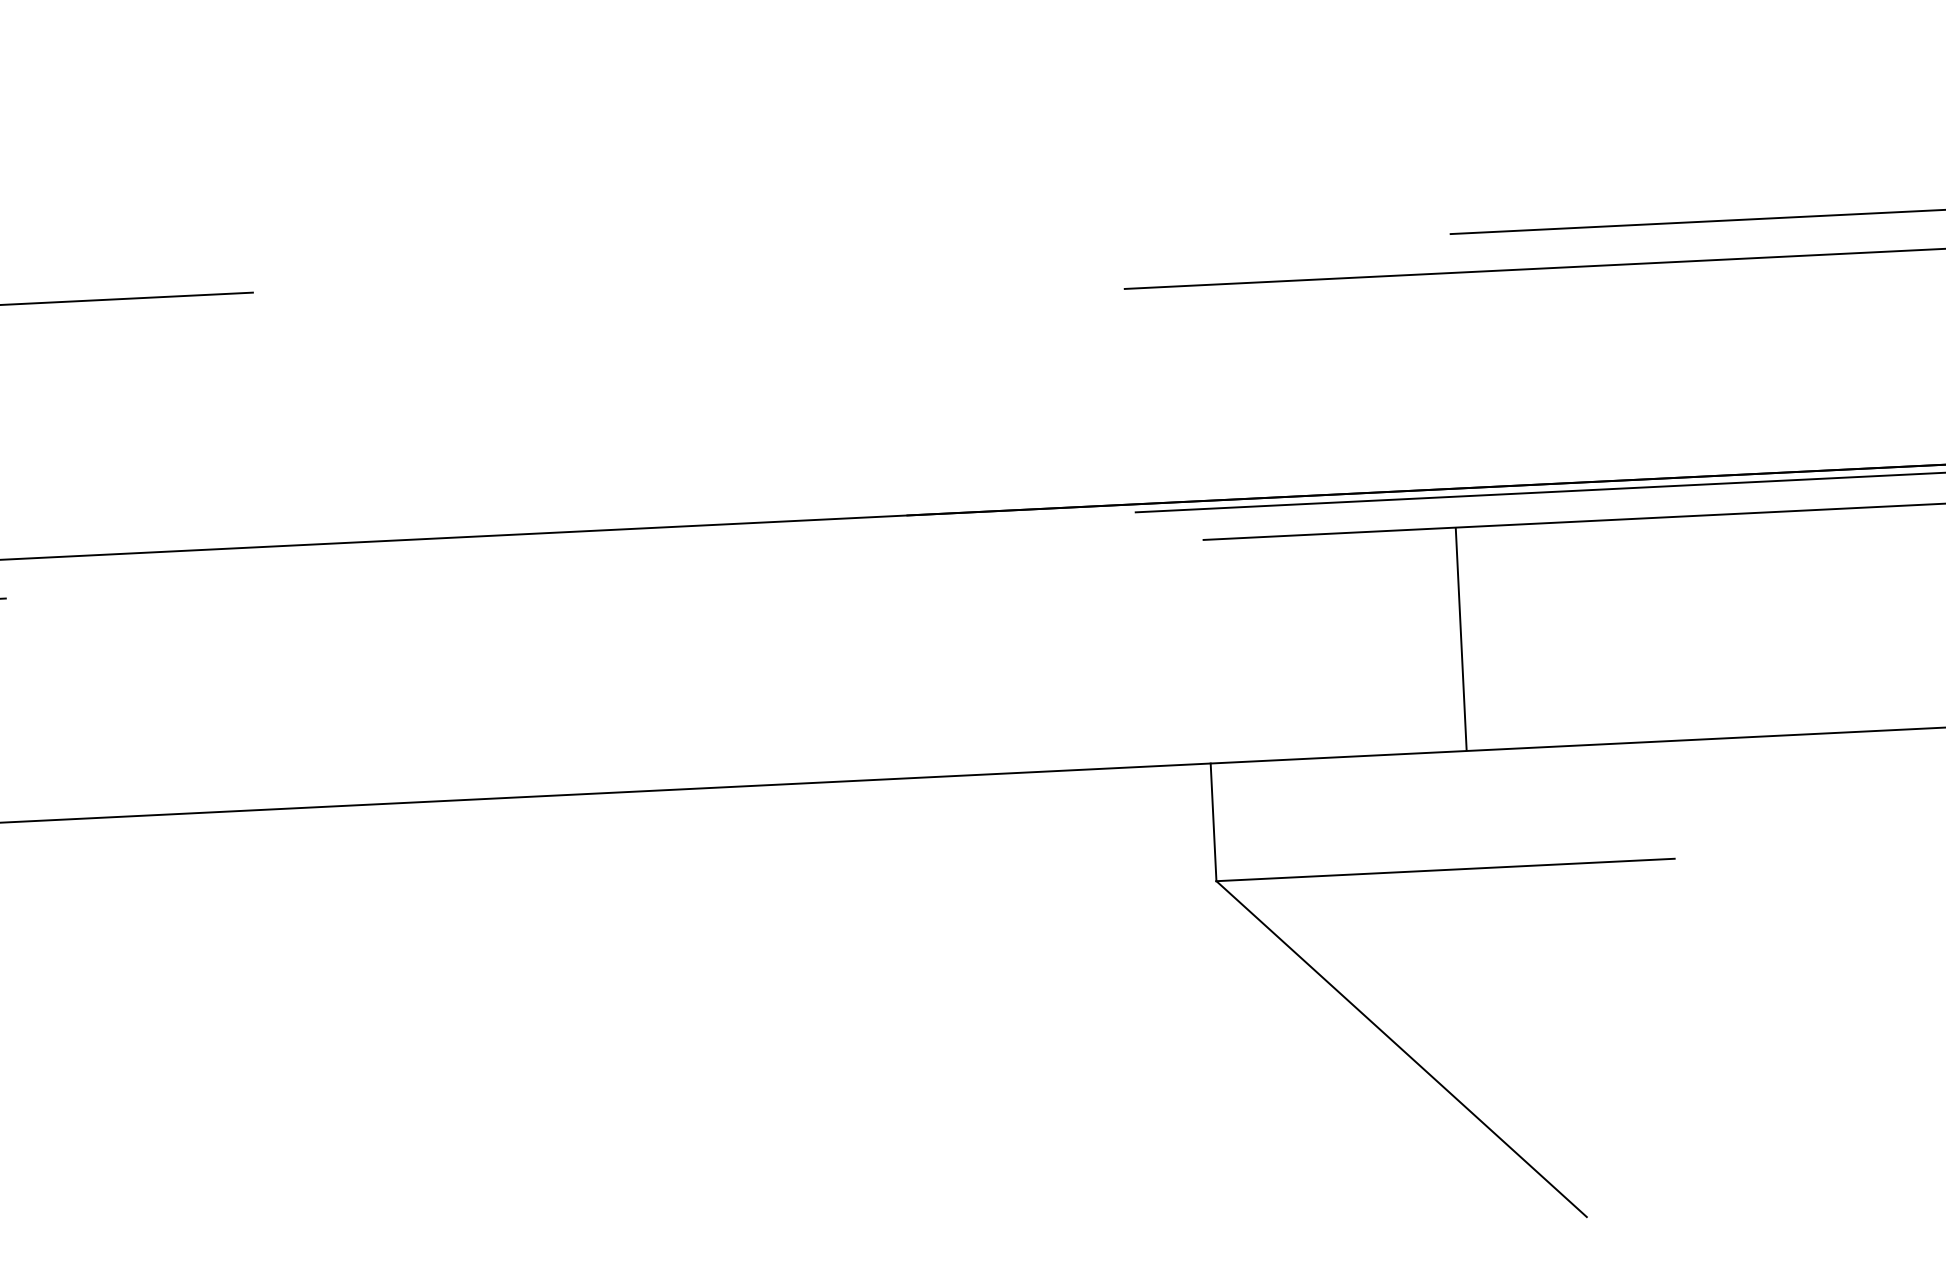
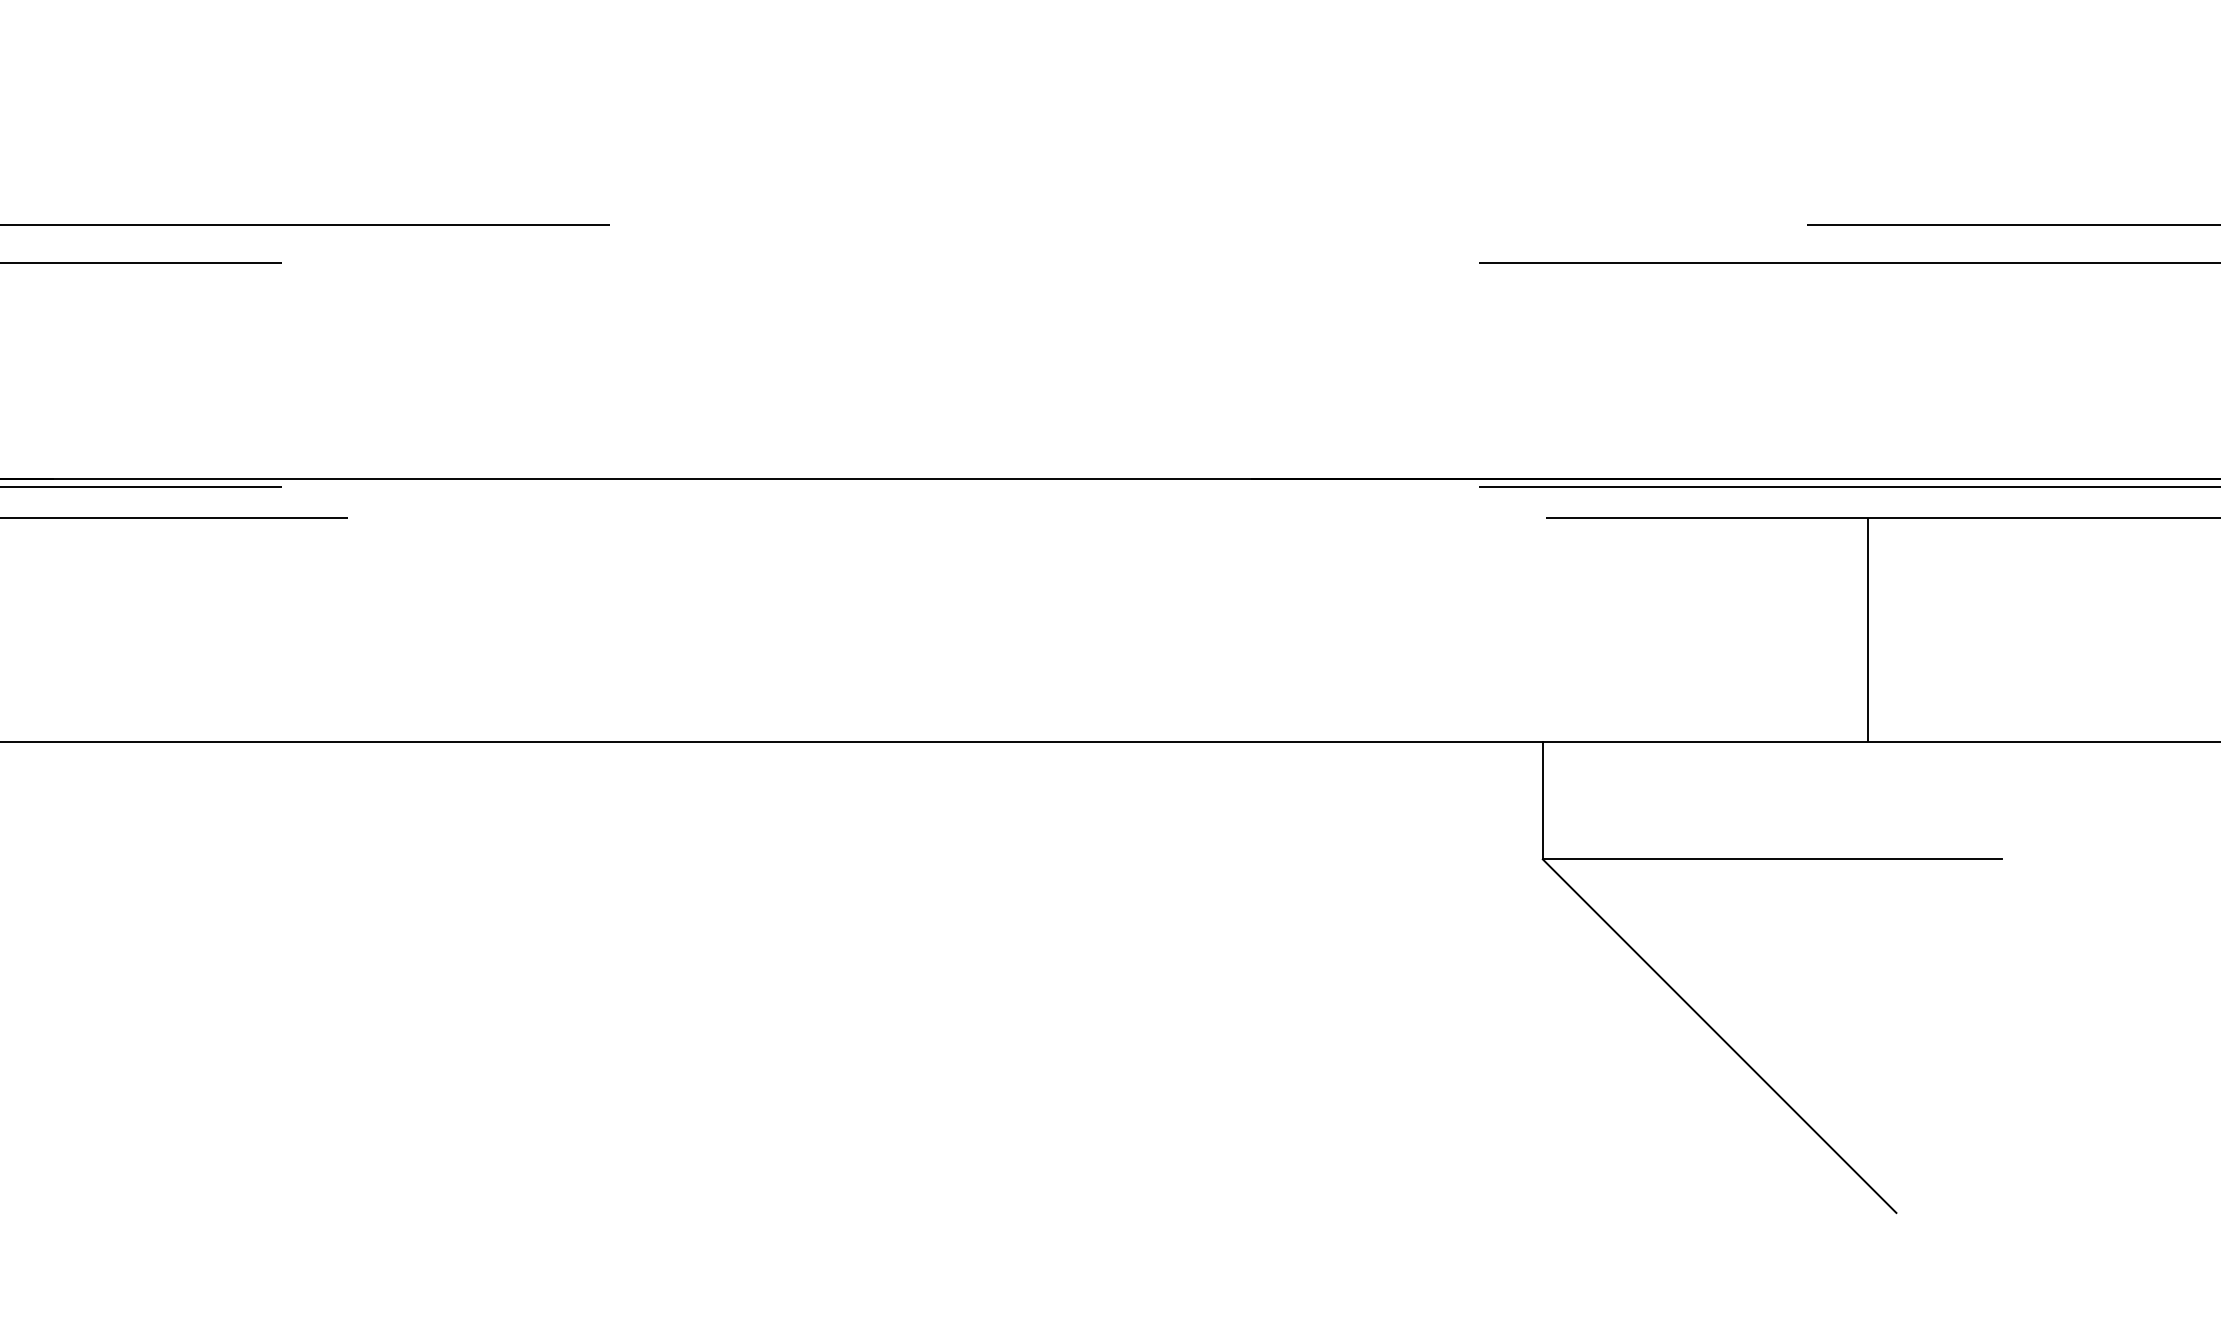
line: (1461, 639) -> (1868, 629), moved

